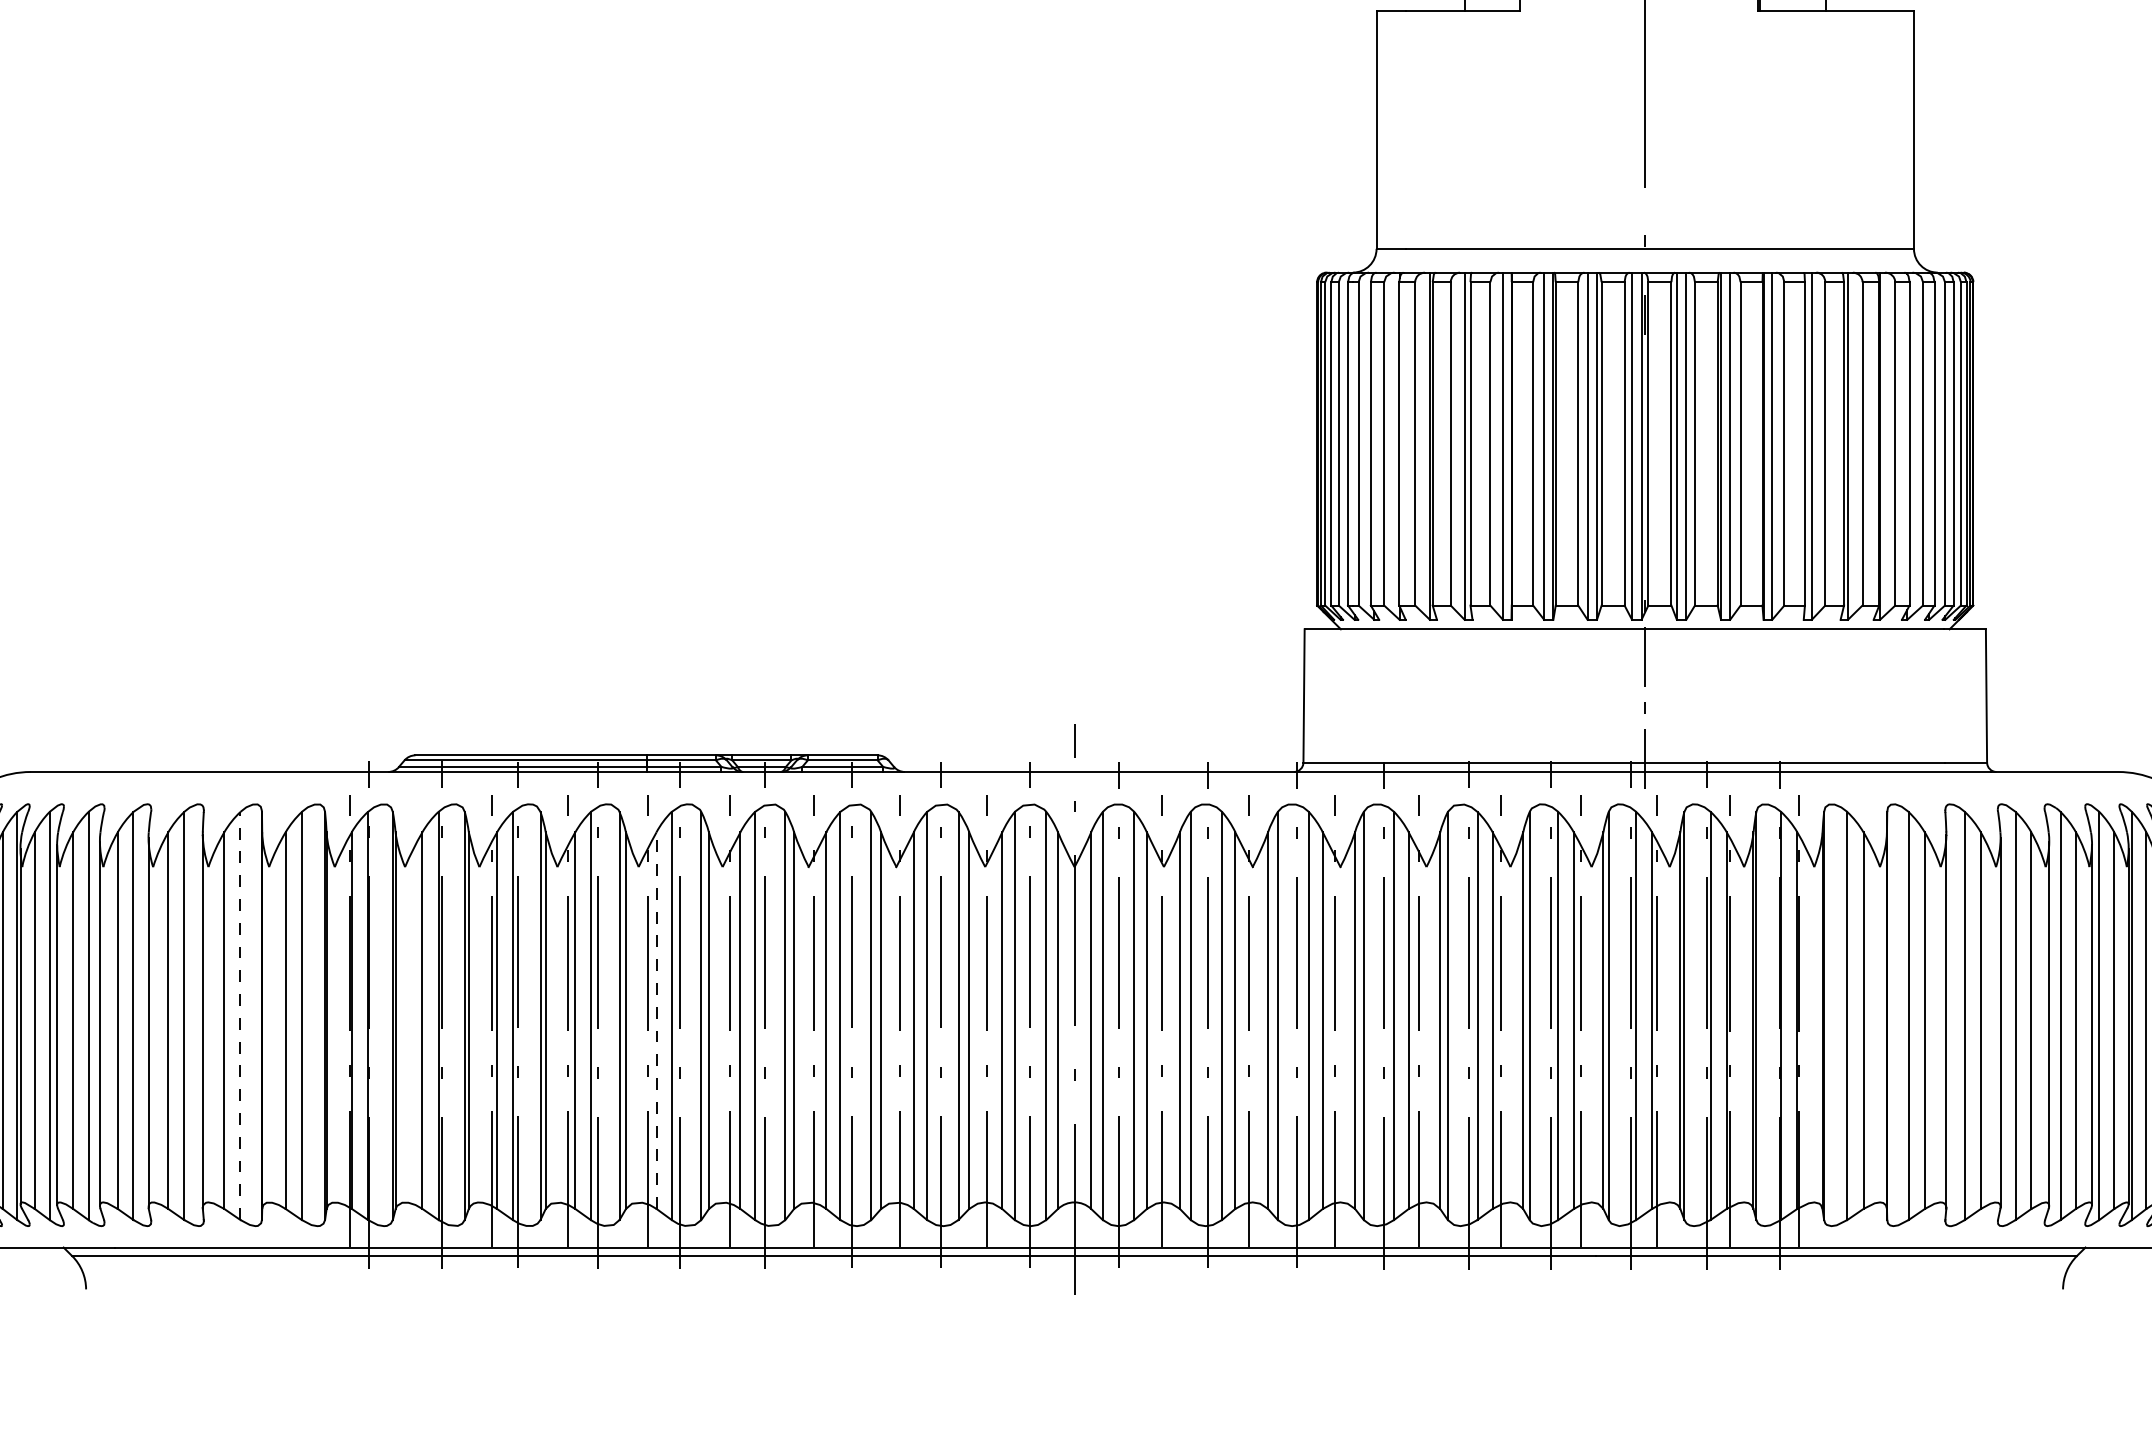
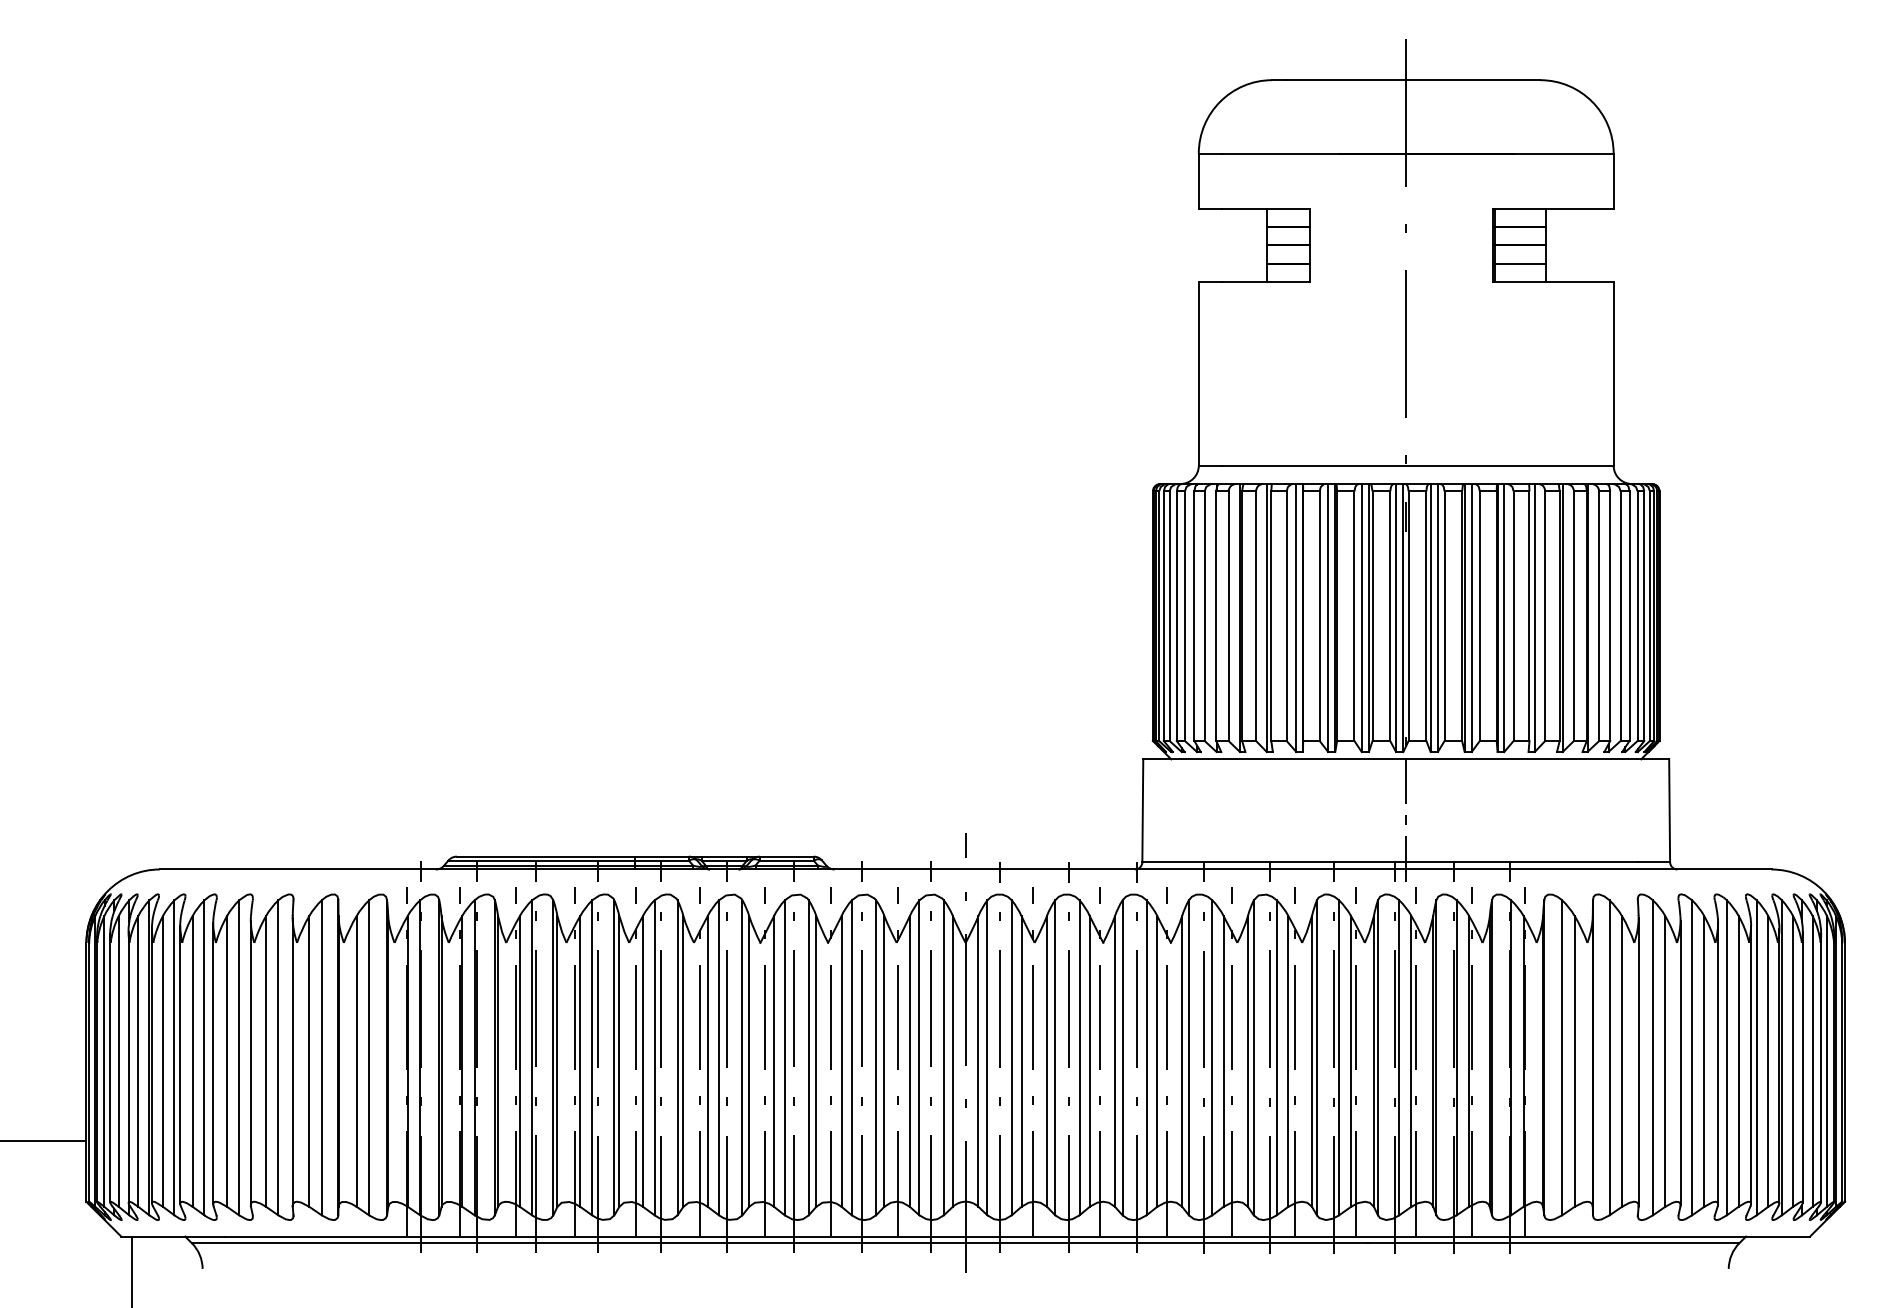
line: (240, 1015) -> (321, 1057), dashed -> solid
line: (655, 1019) -> (642, 1060), dashed -> solid
line: (418, 1020) -> (459, 1061), added

